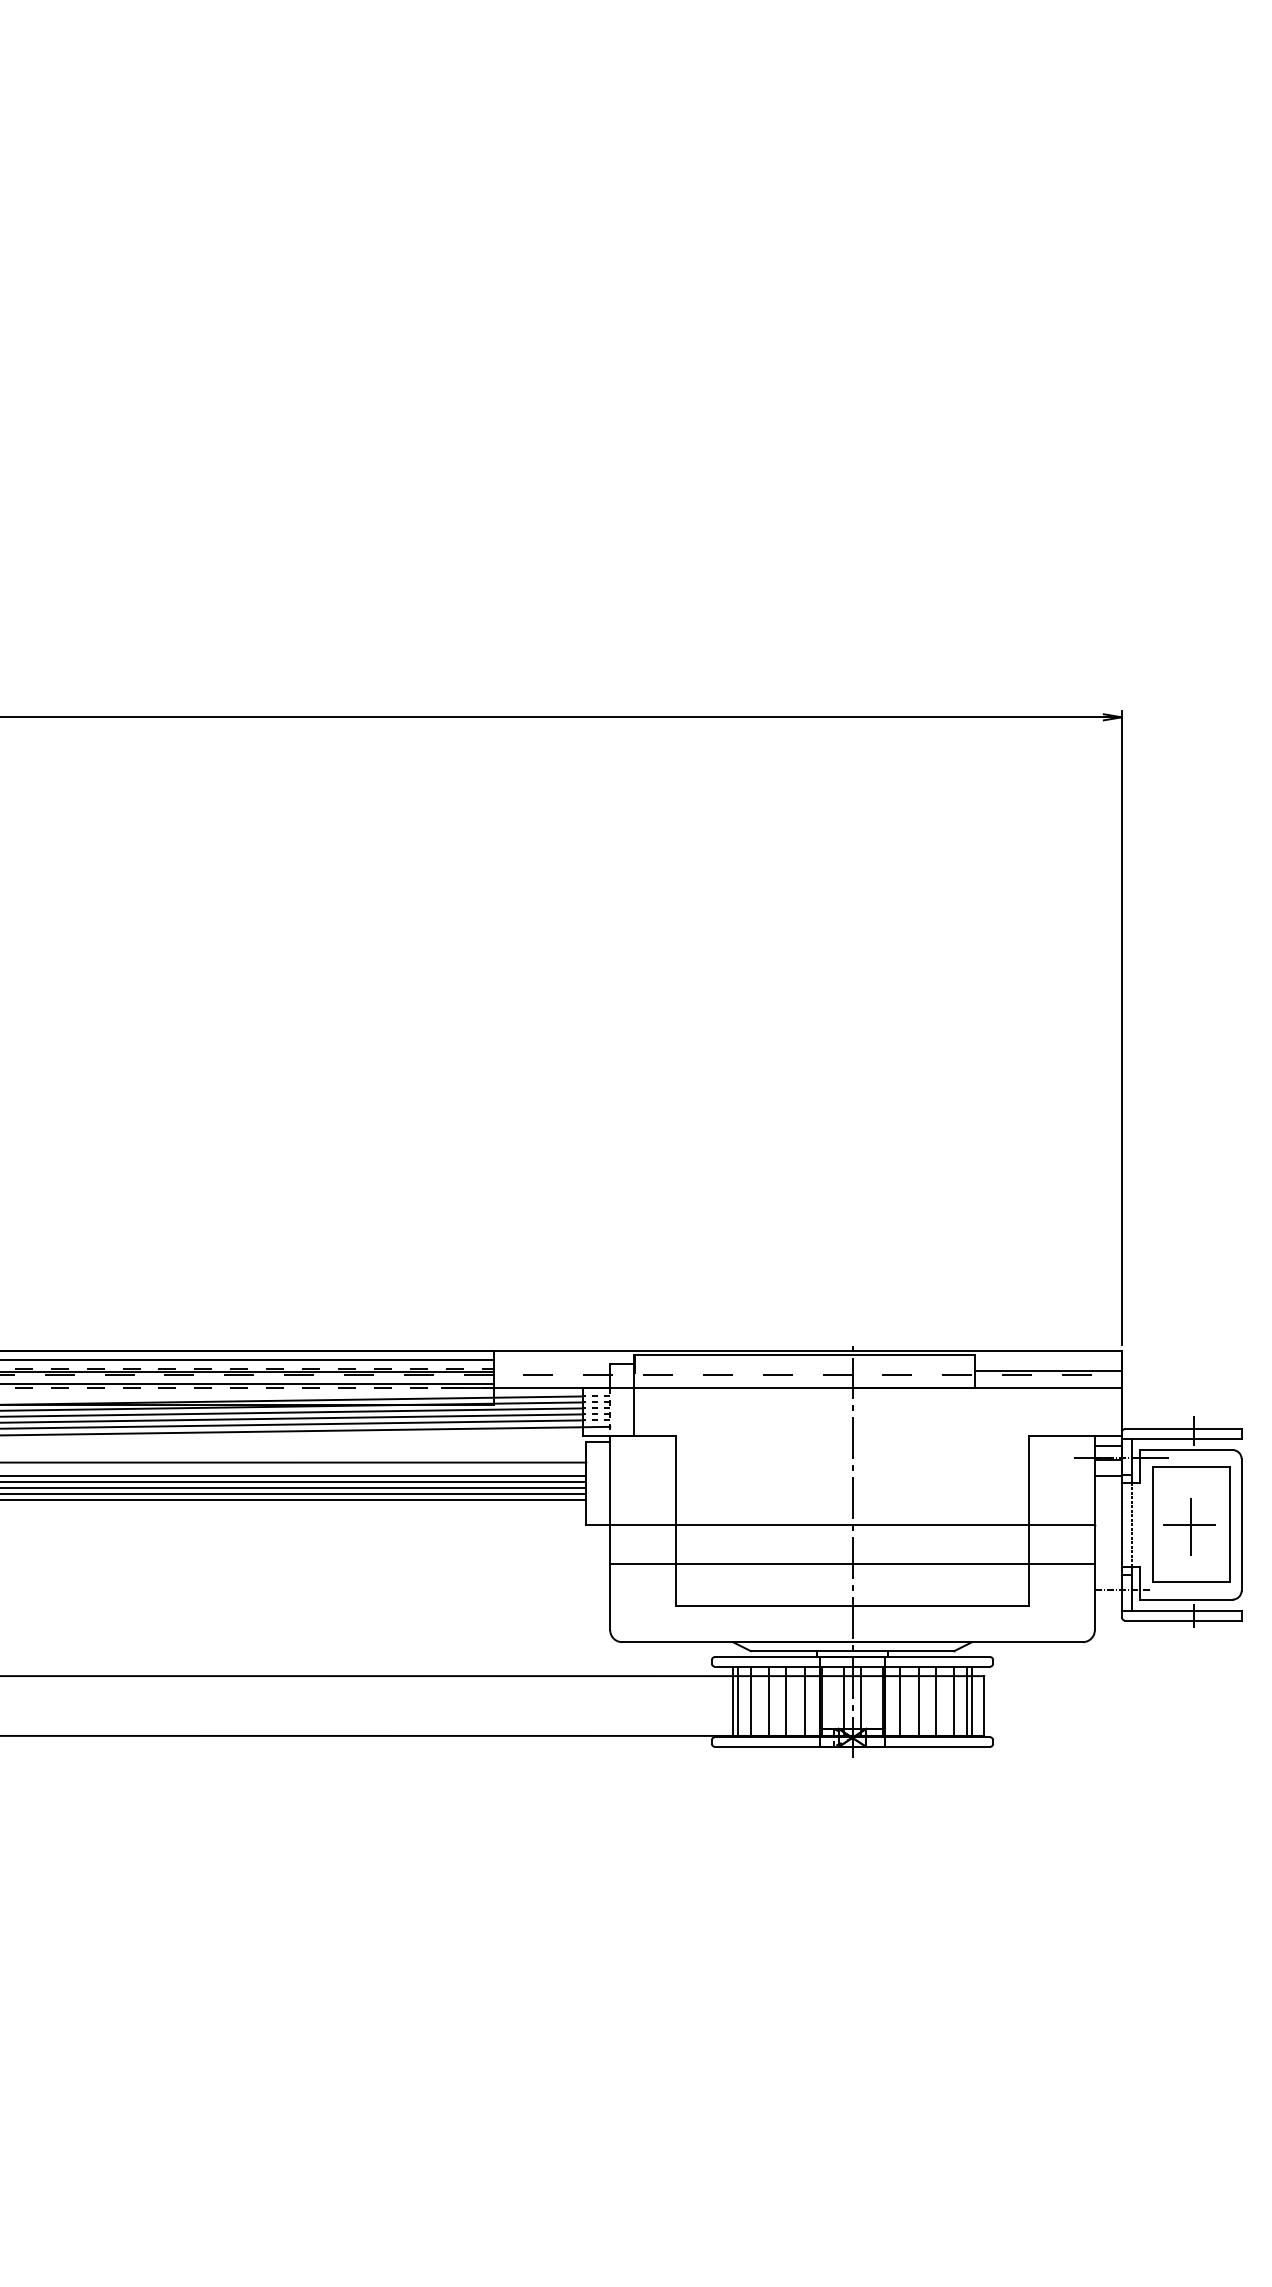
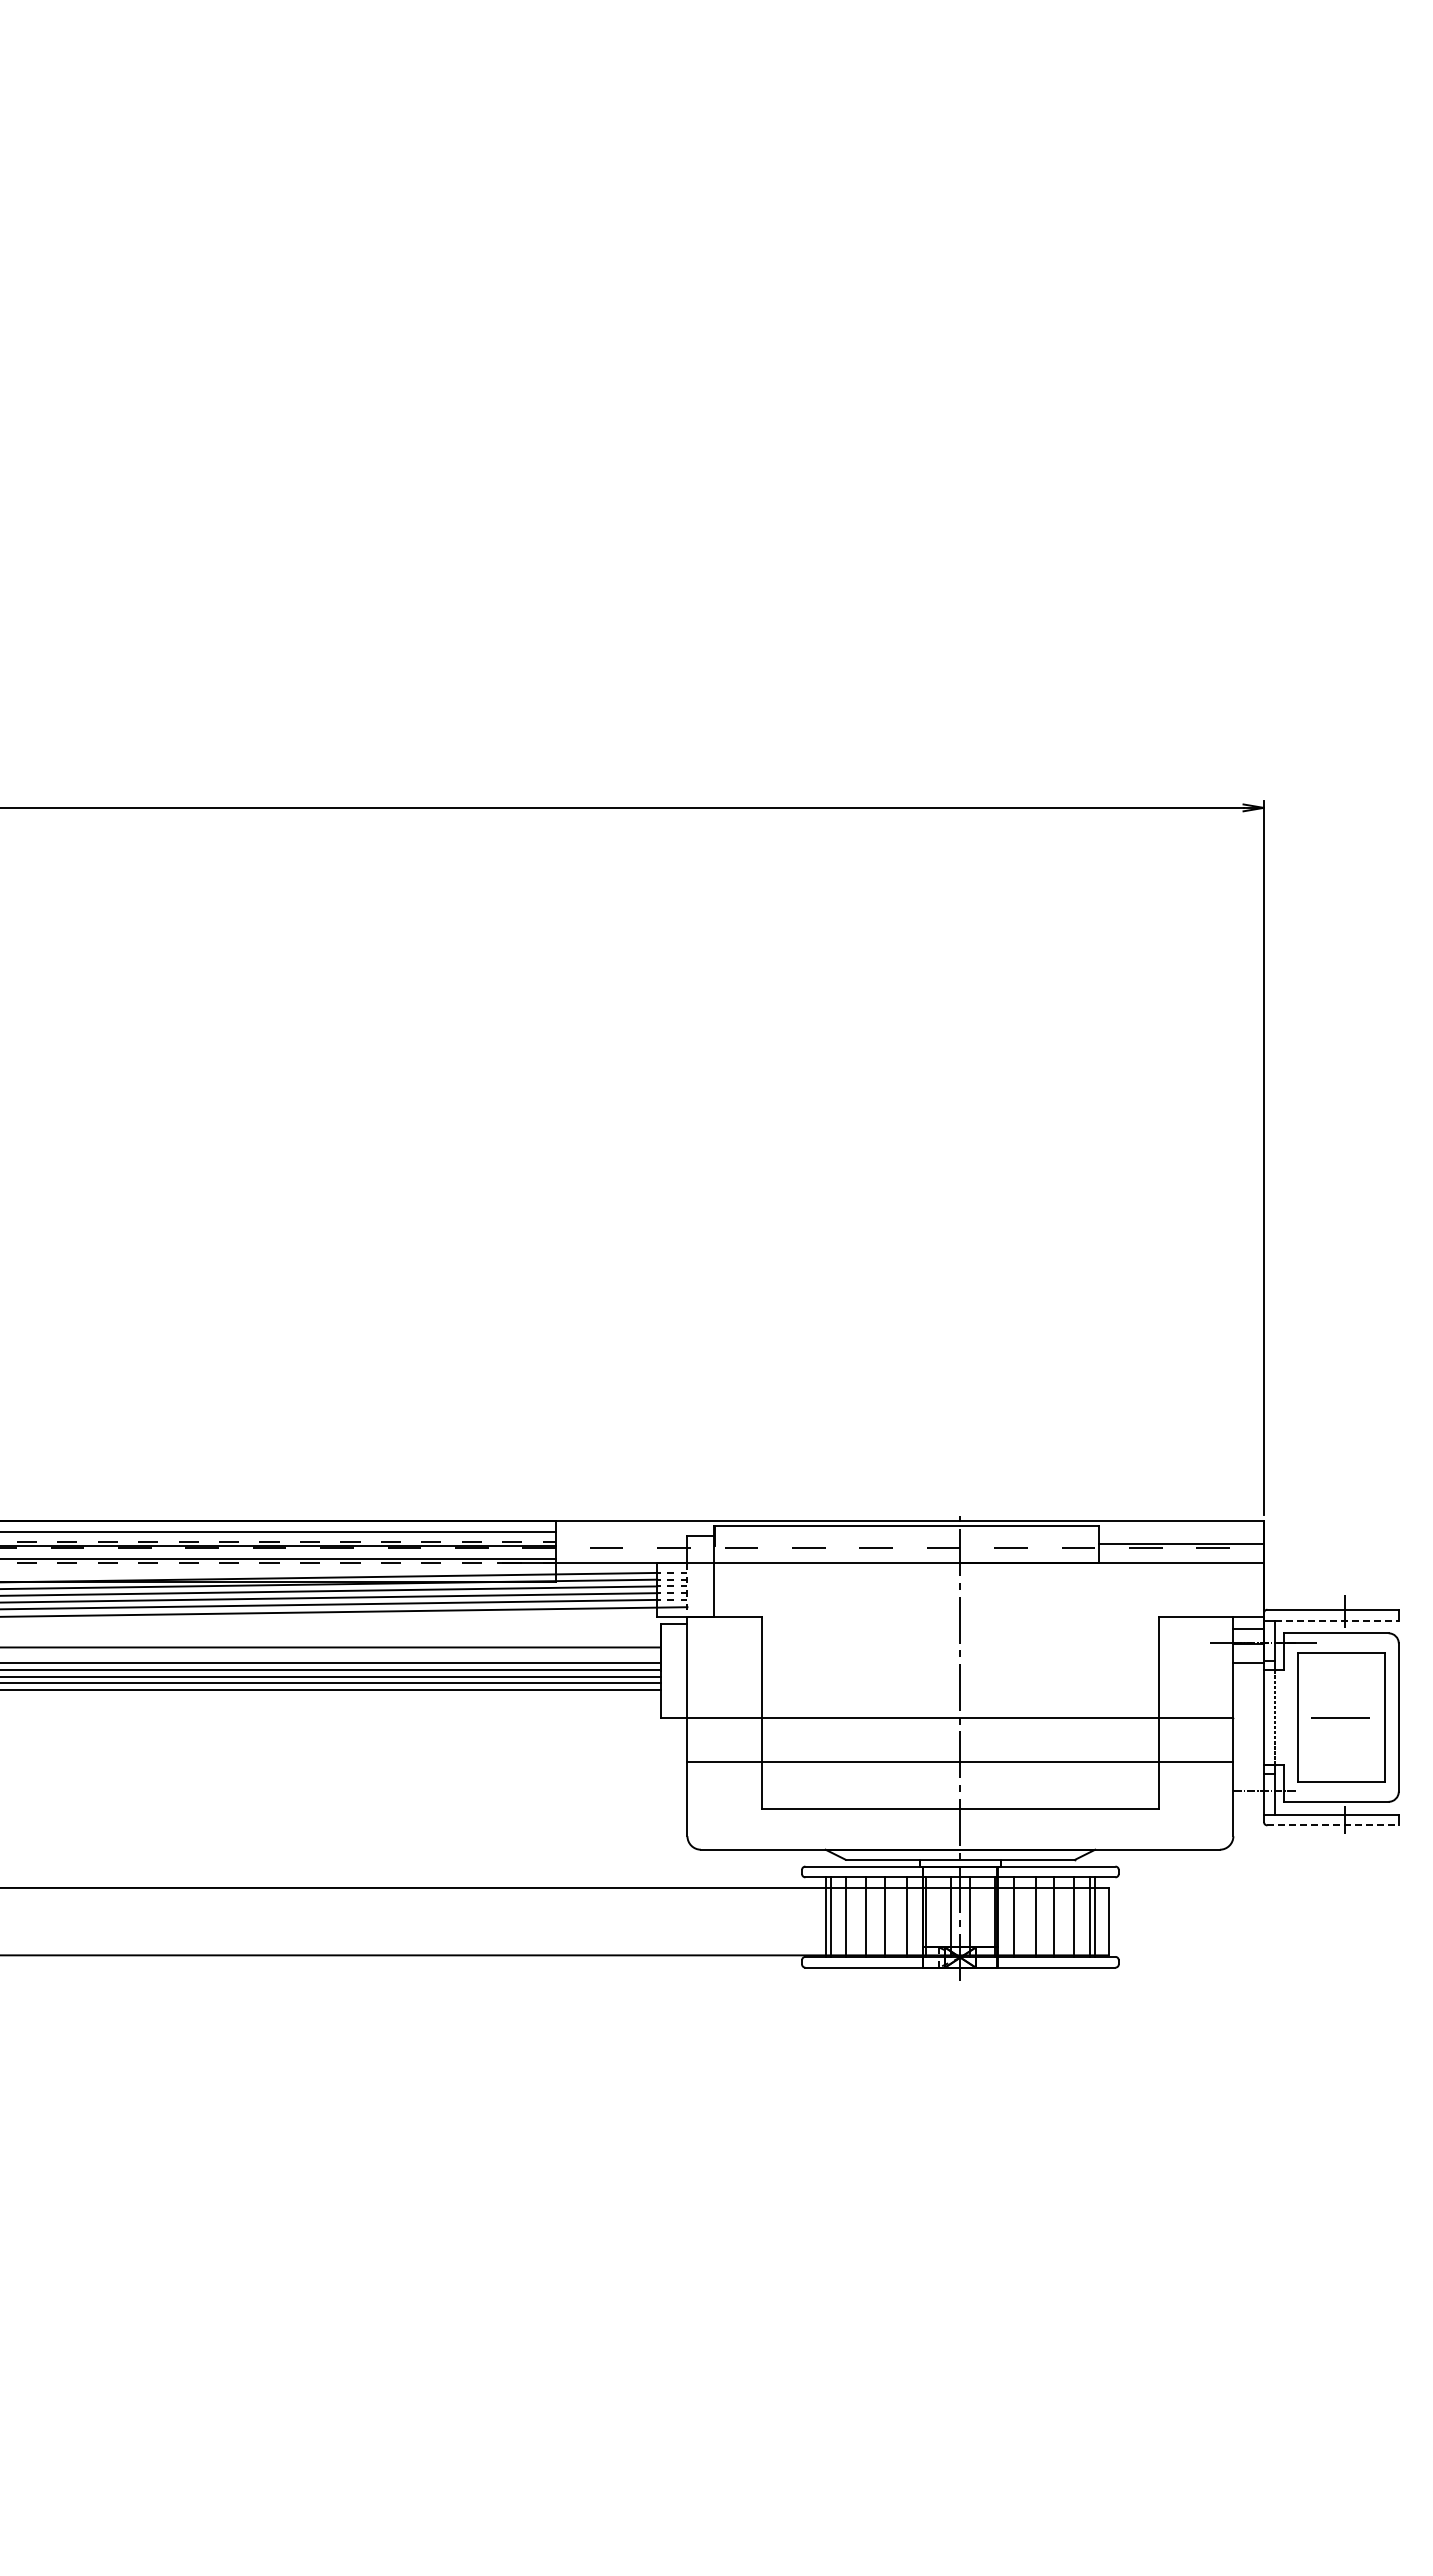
line: (1187, 1438) -> (1337, 1620), solid -> dashed
line: (1190, 1526) -> (1341, 1719), removed
line: (1183, 1620) -> (1333, 1825), solid -> dashed

